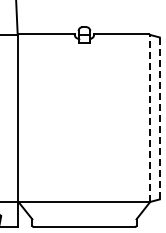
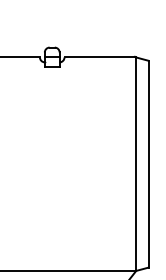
line: (150, 118) -> (136, 164), dashed -> solid
line: (159, 118) -> (148, 164), dashed -> solid

